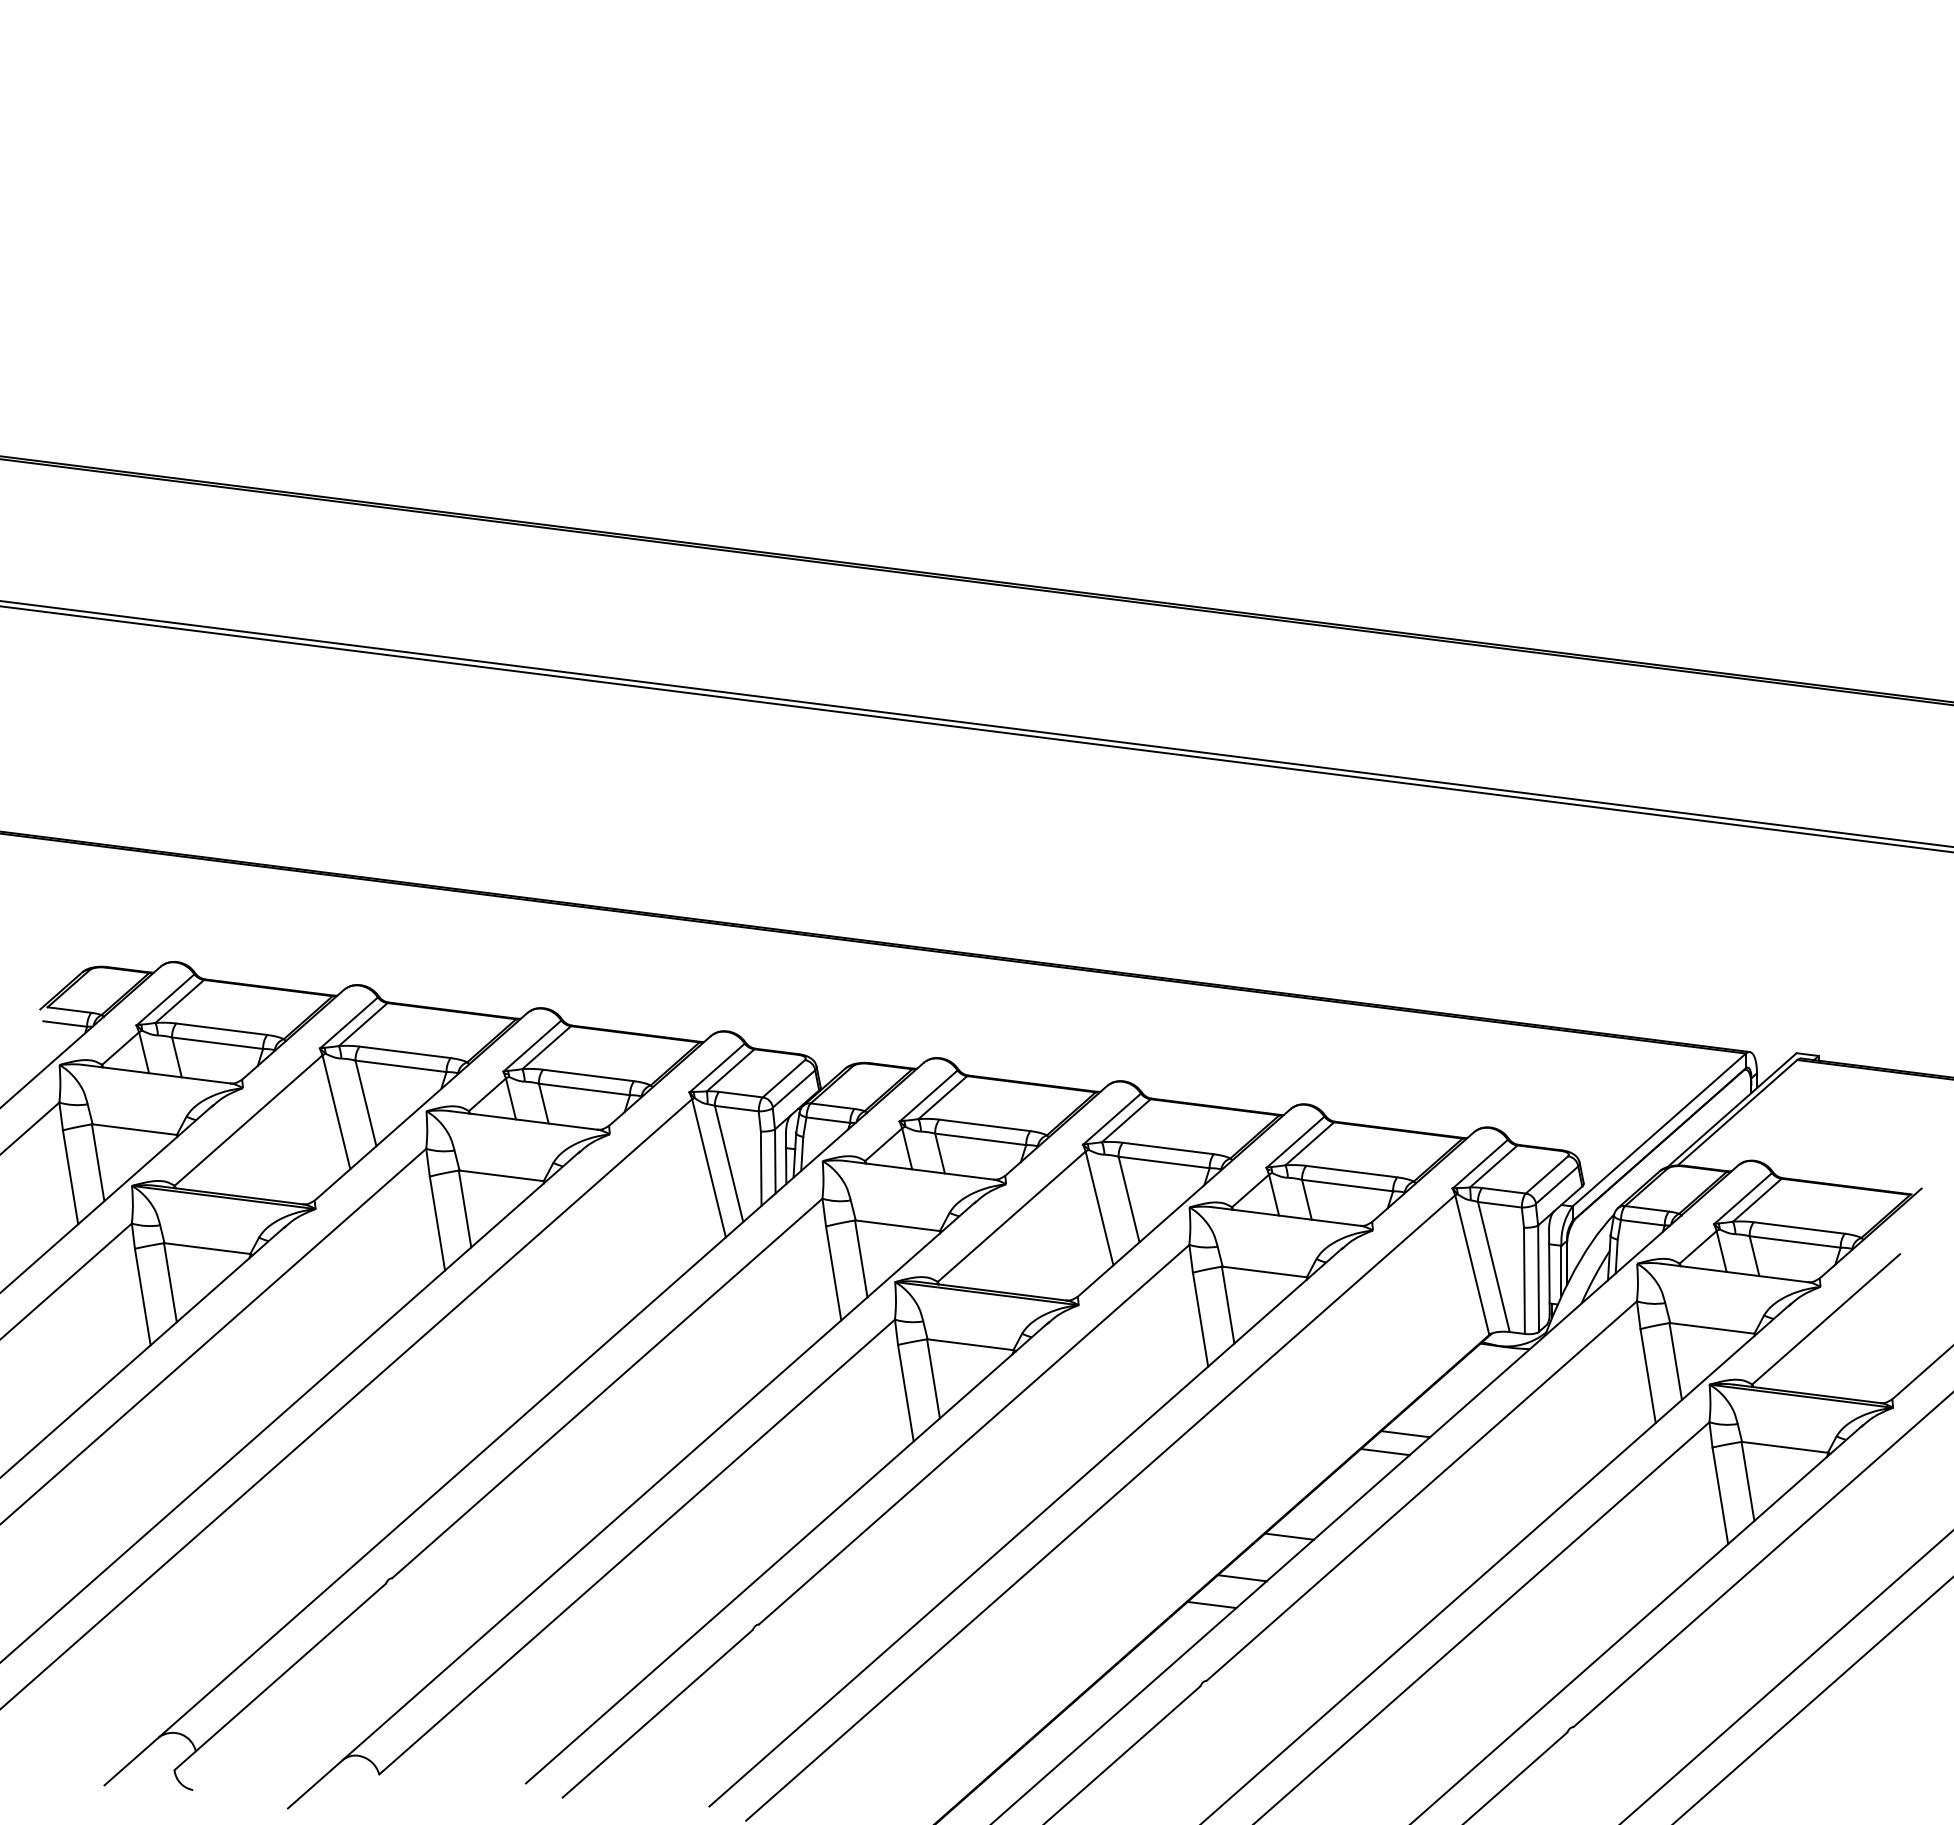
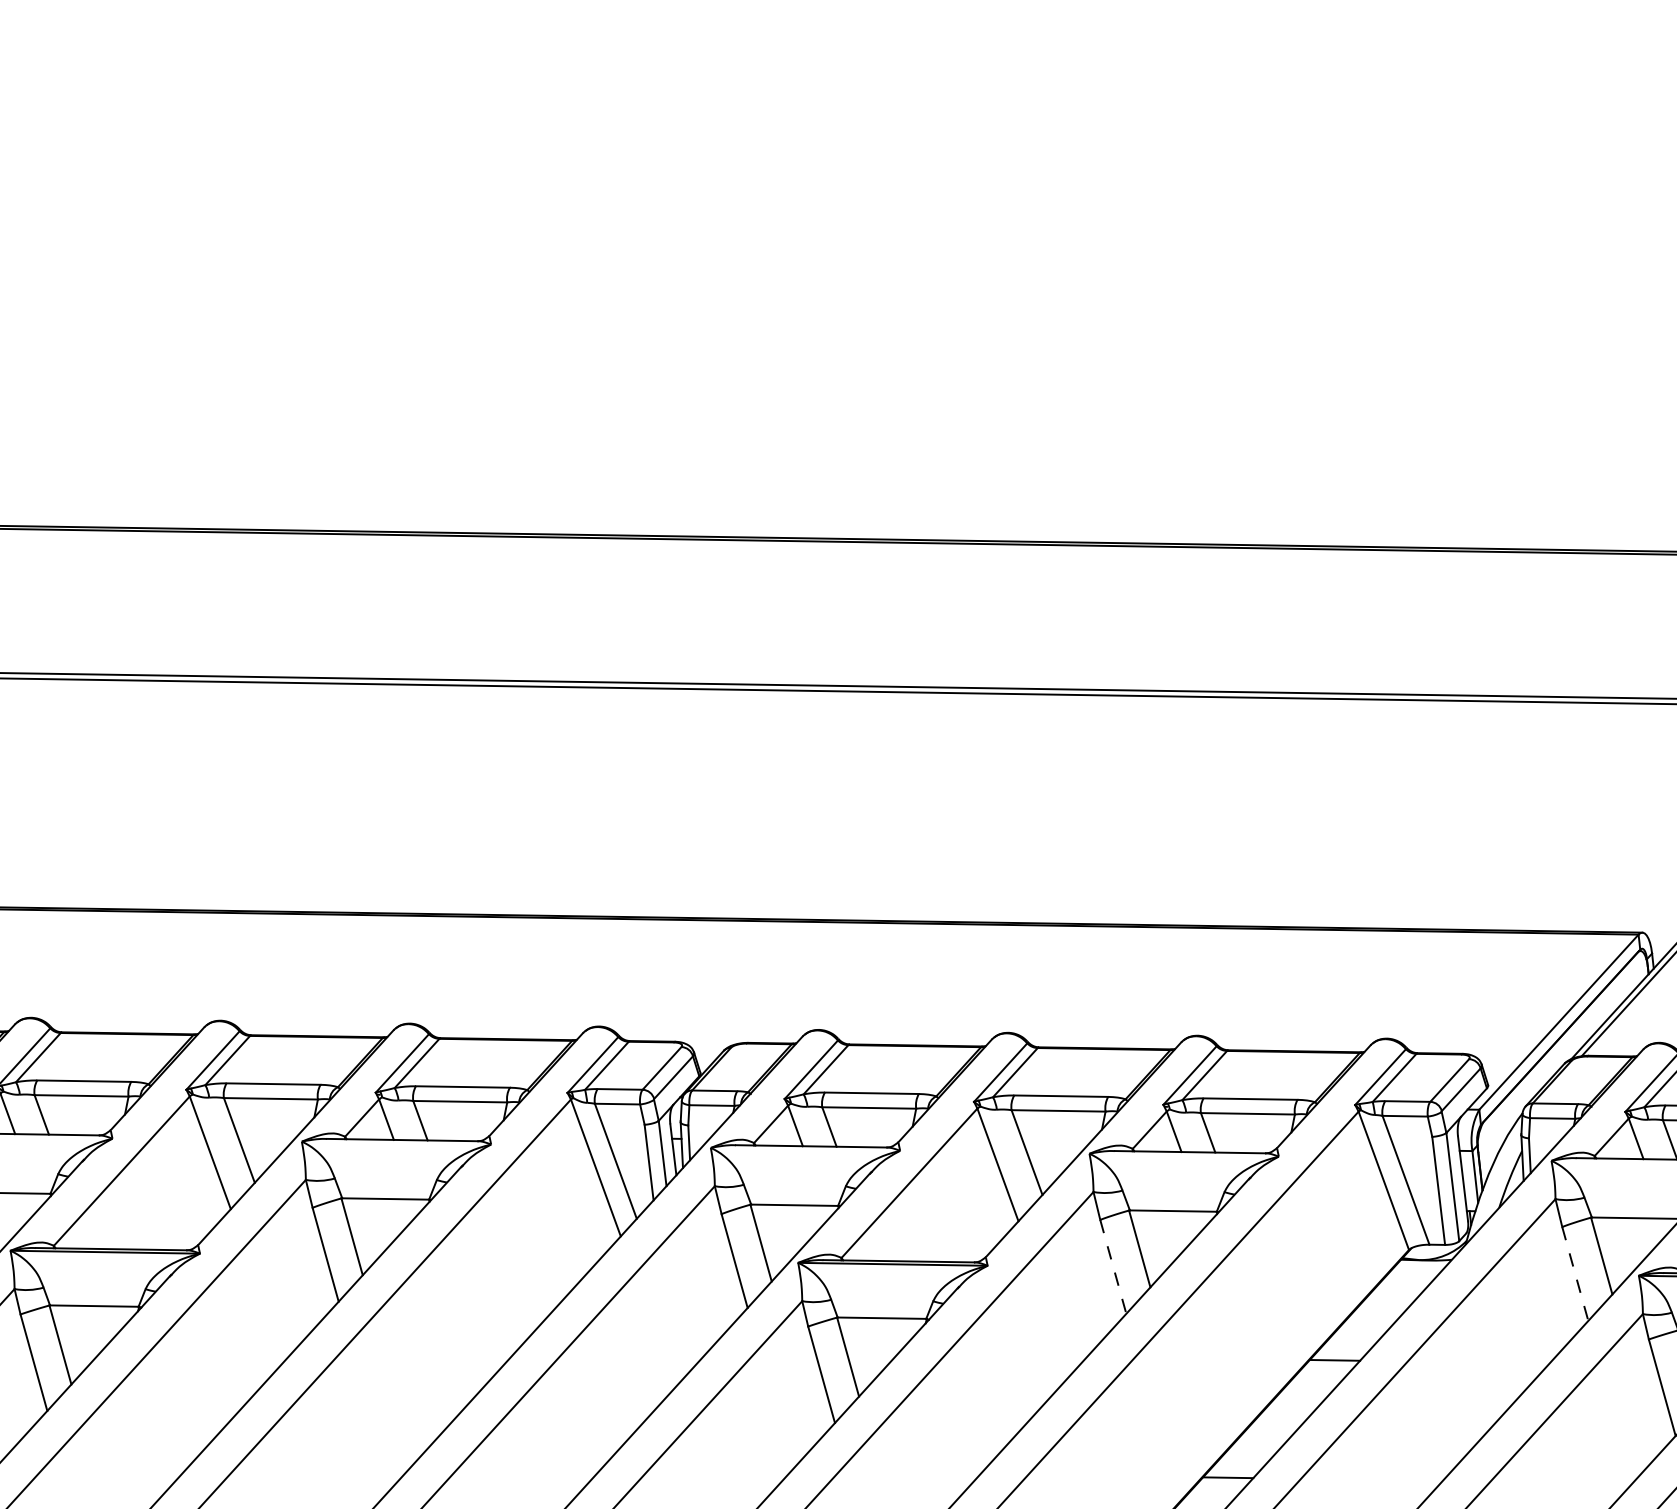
line: (1200, 1319) -> (1113, 1266), solid -> dashed
line: (1648, 1376) -> (1575, 1274), solid -> dashed
line: (1385, 1452) -> (1316, 1381), removed

